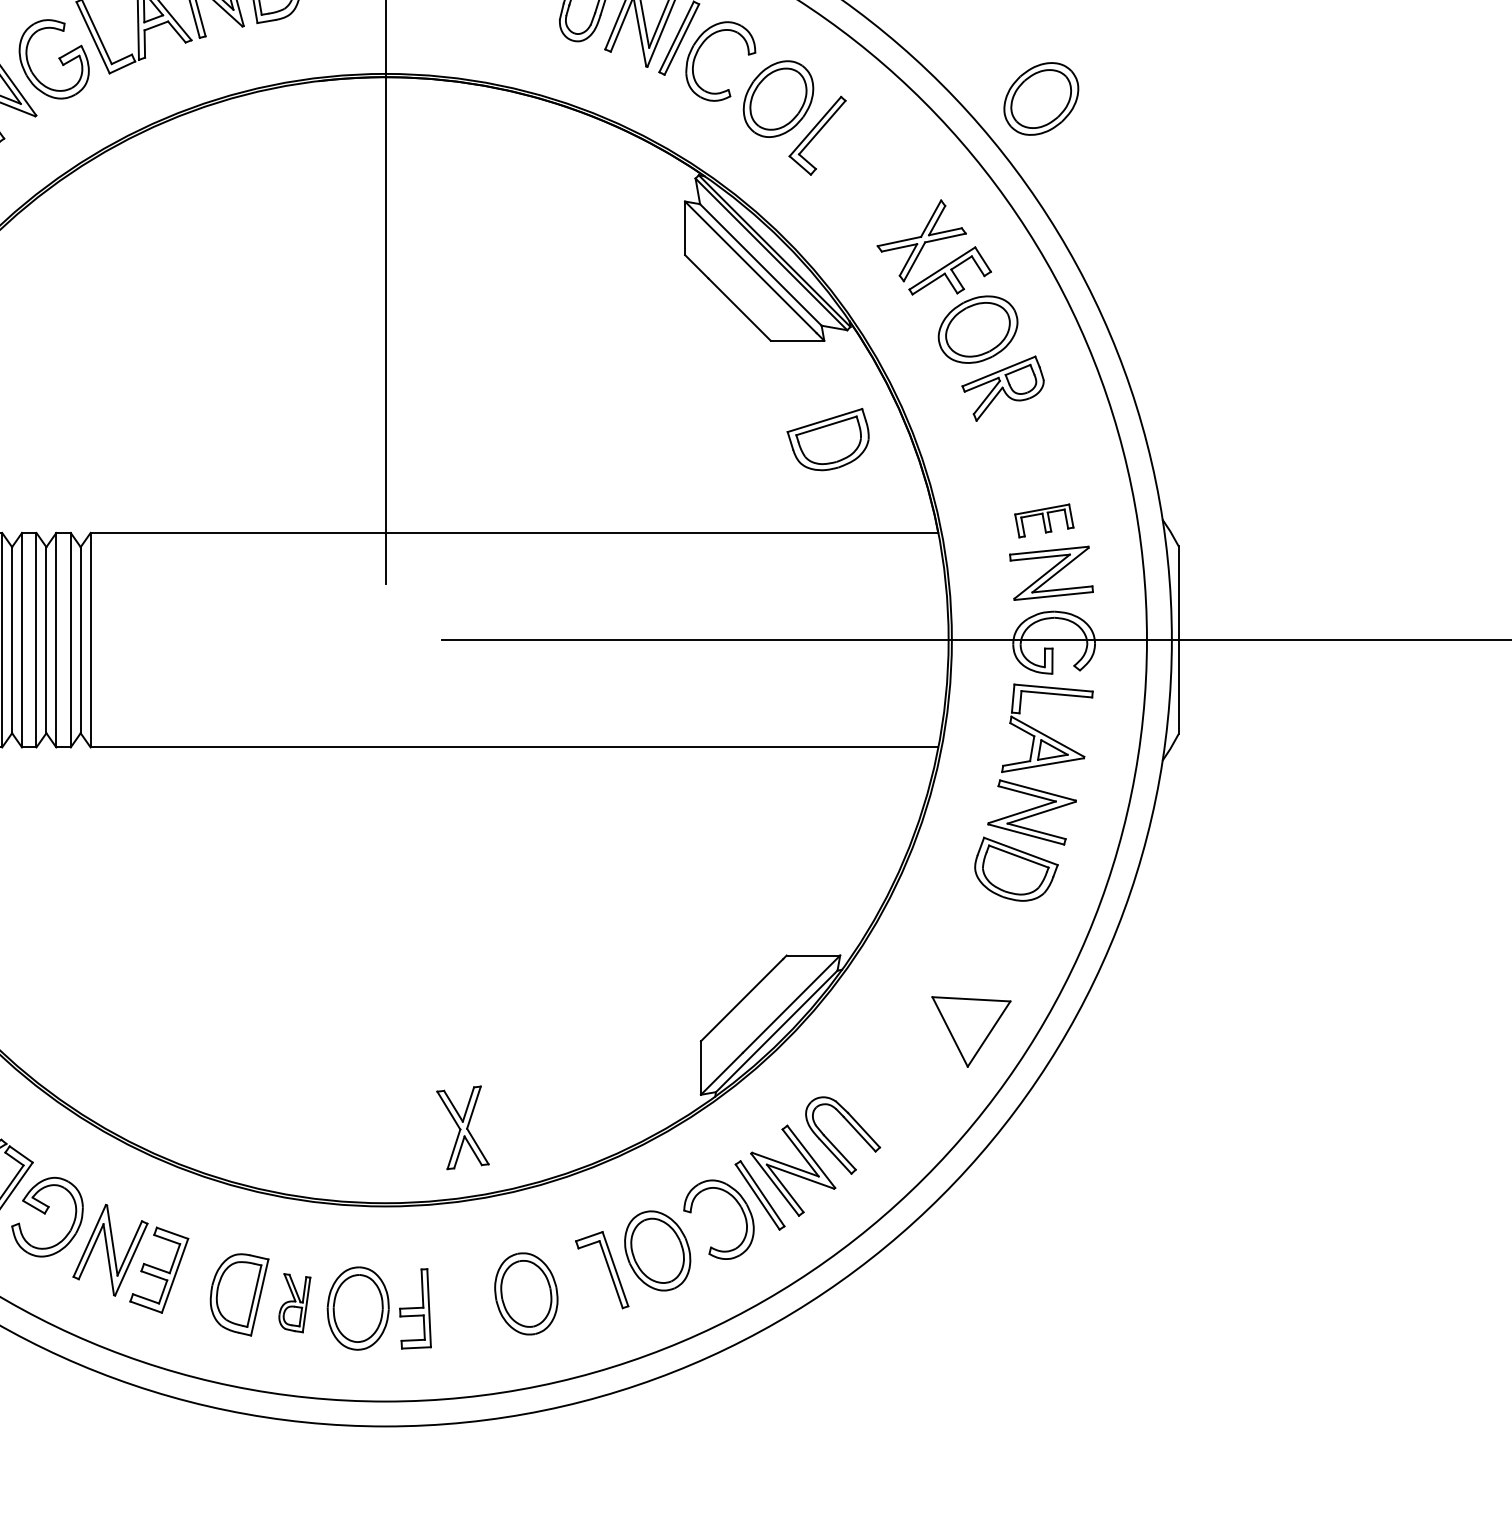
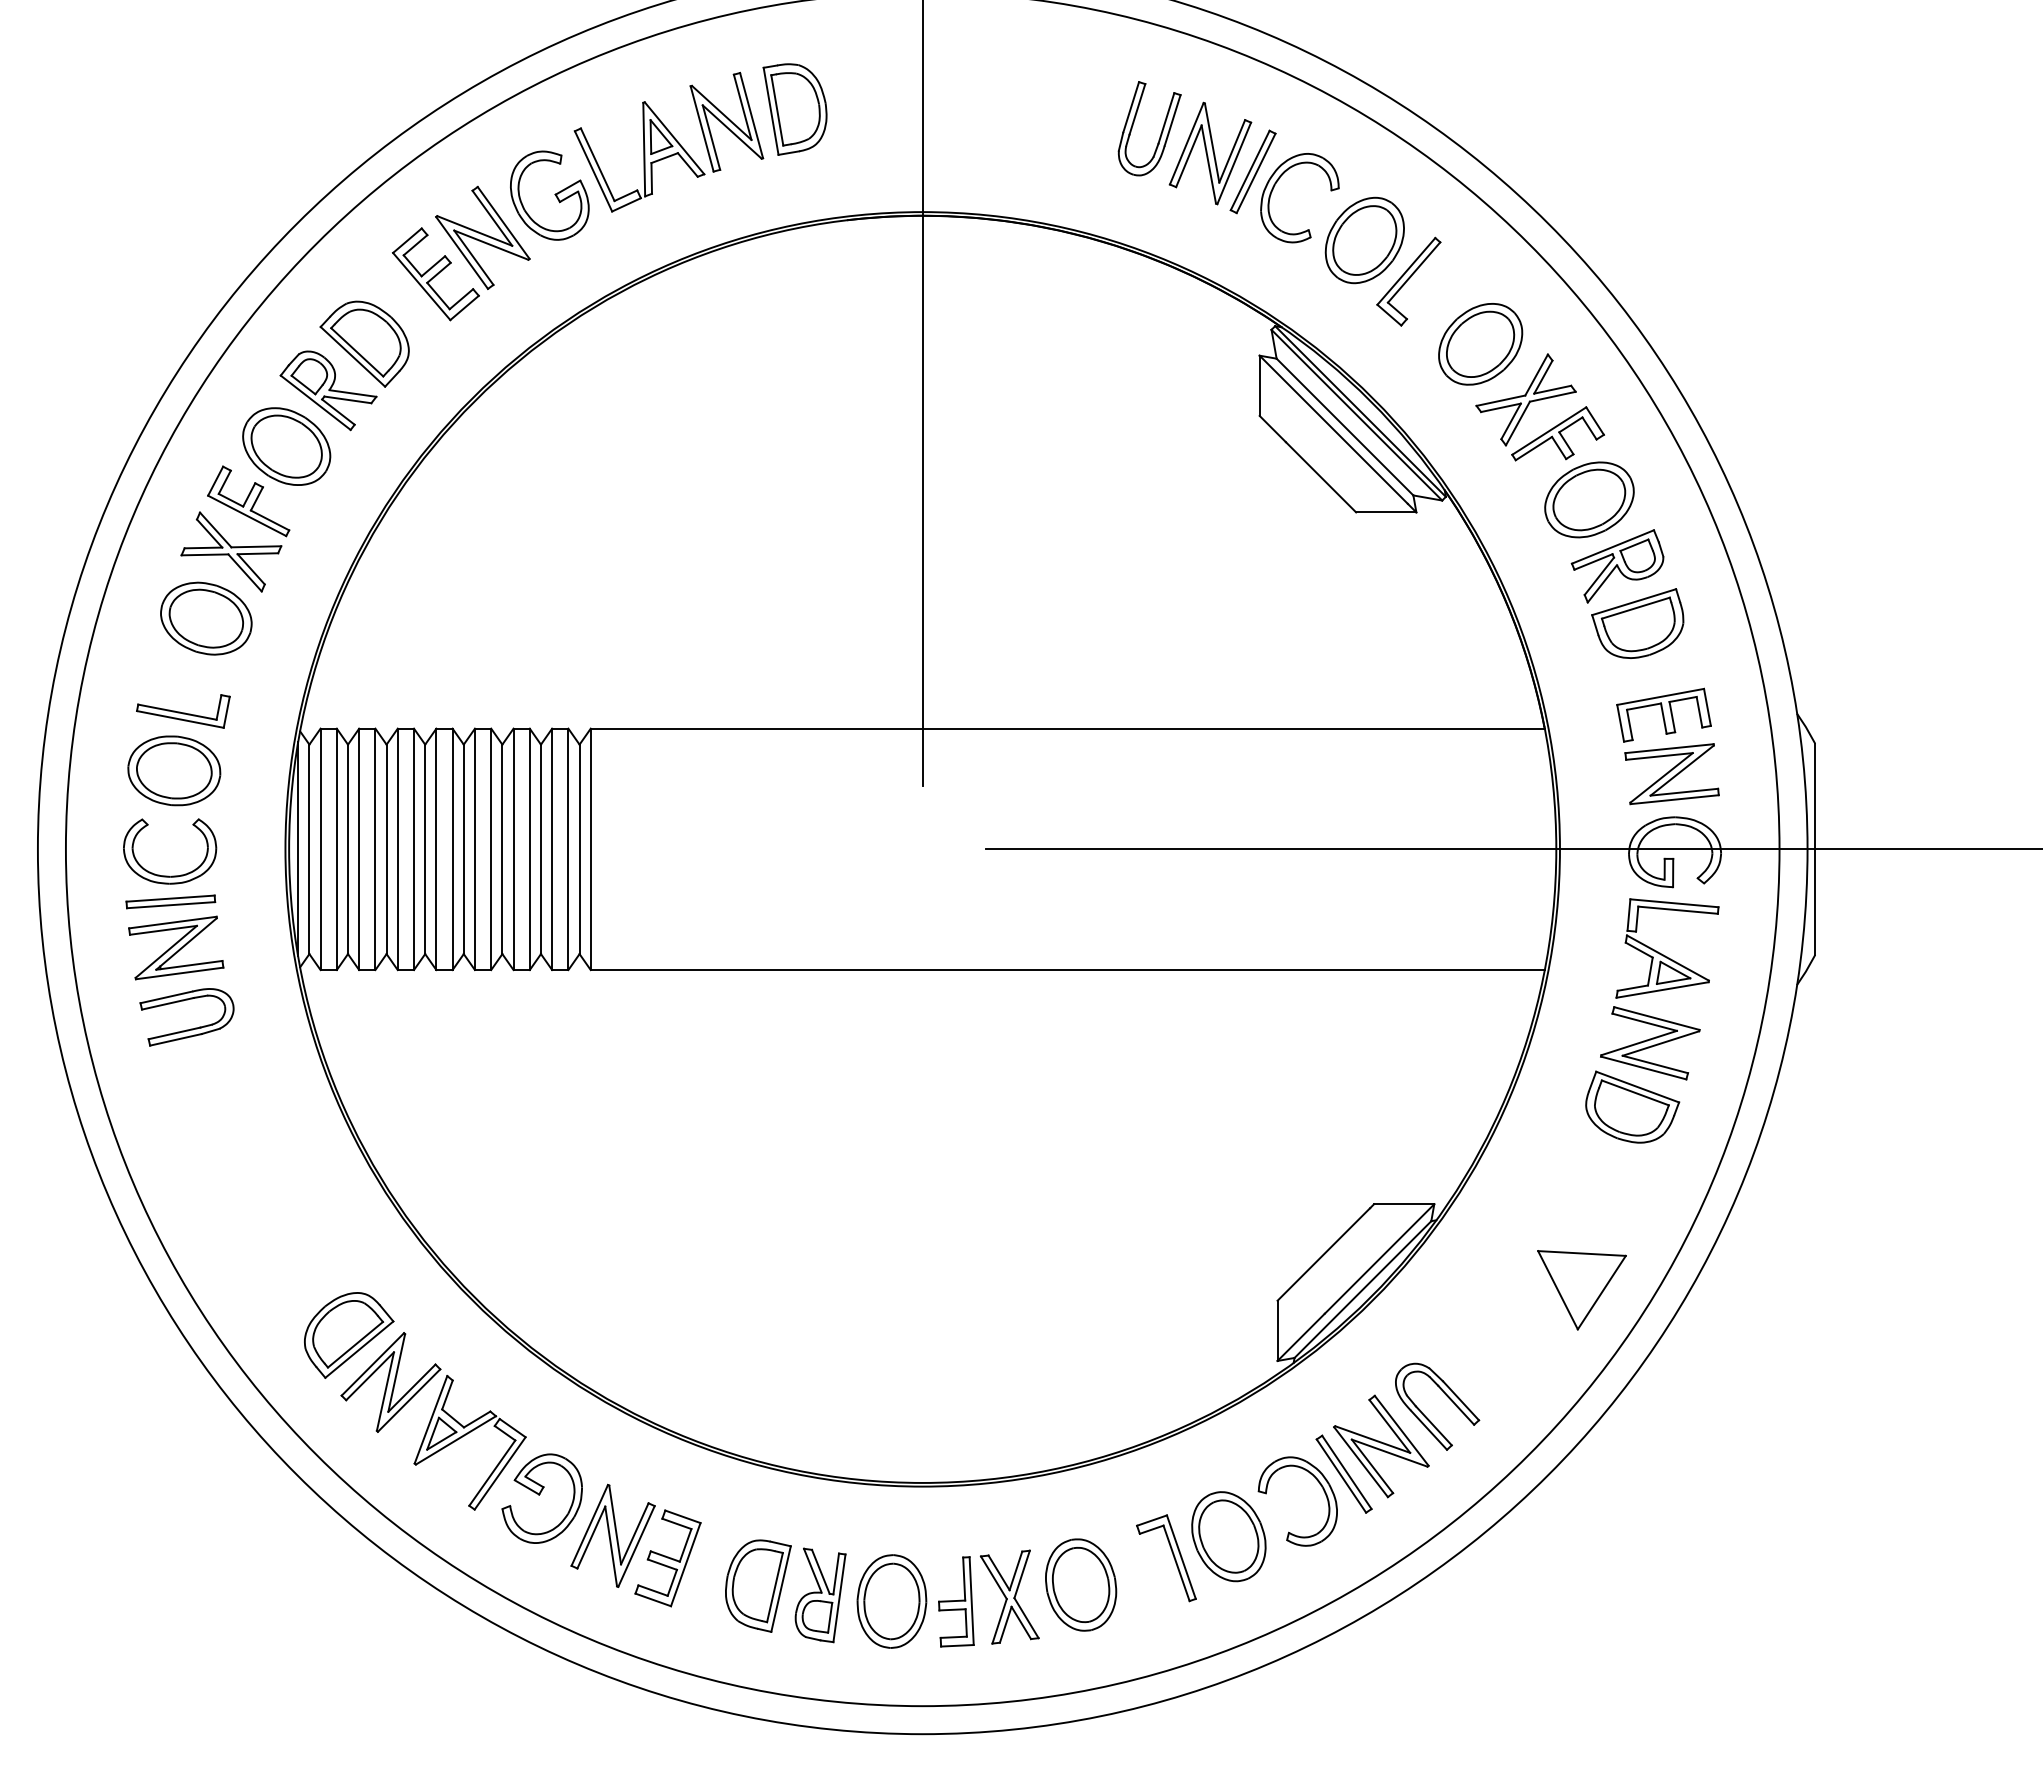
part: (1041, 99) -> (1480, 344), moved
part: (827, 439) -> (1637, 623), moved
part: (1043, 520) -> (1663, 714), size x1.43
part: (462, 1127) -> (1009, 1596), moved
part: (294, 1303) -> (820, 1595), size x1.43

